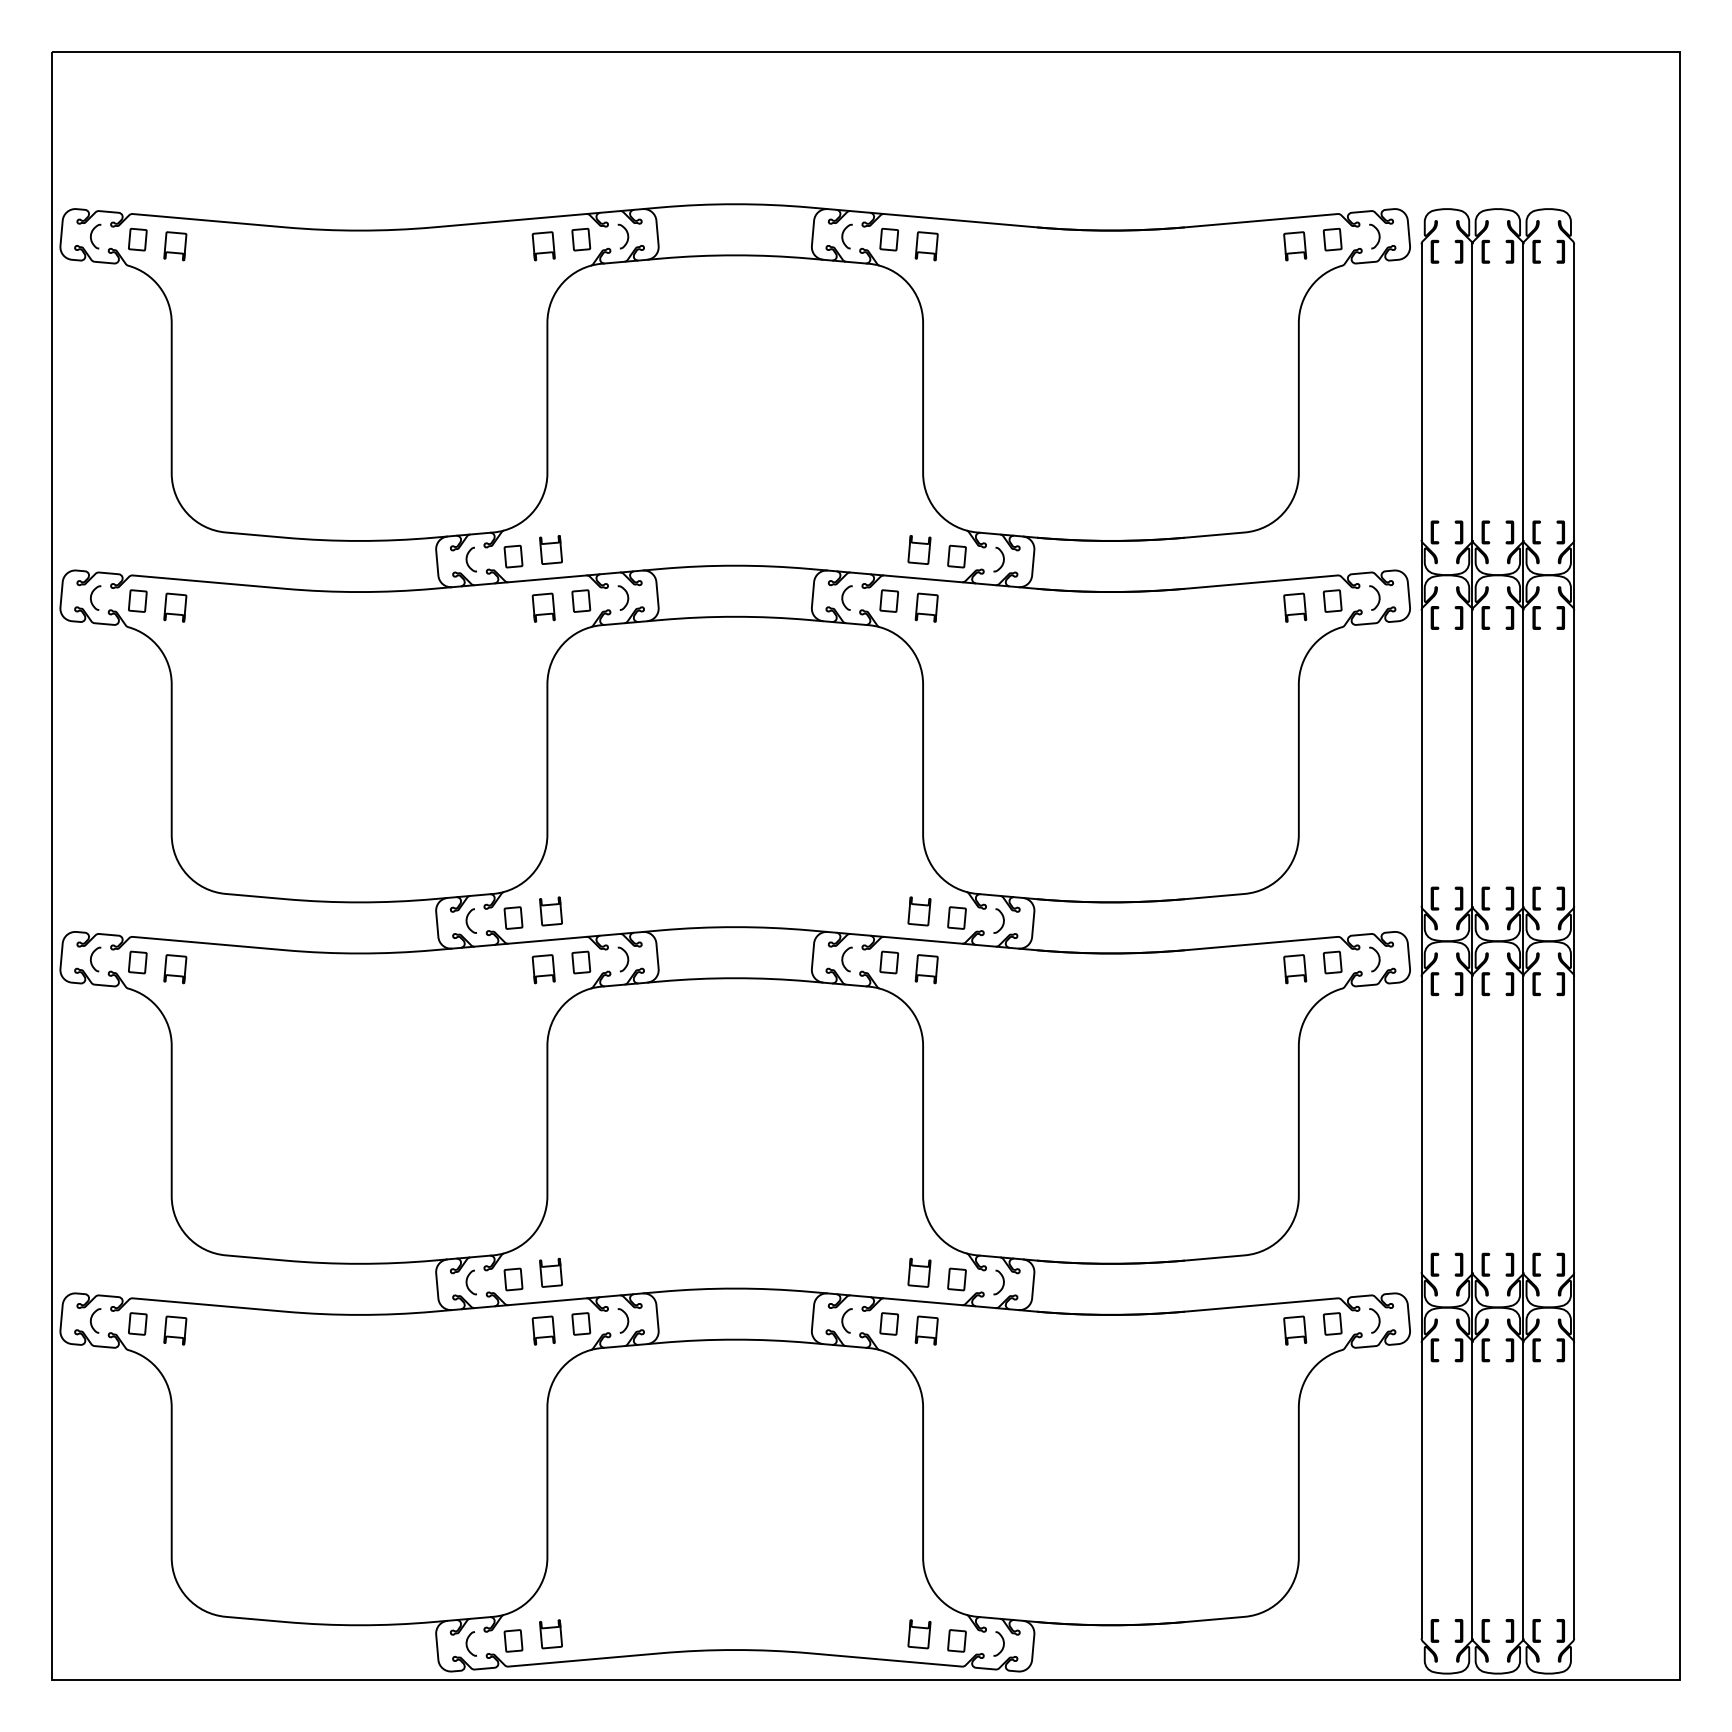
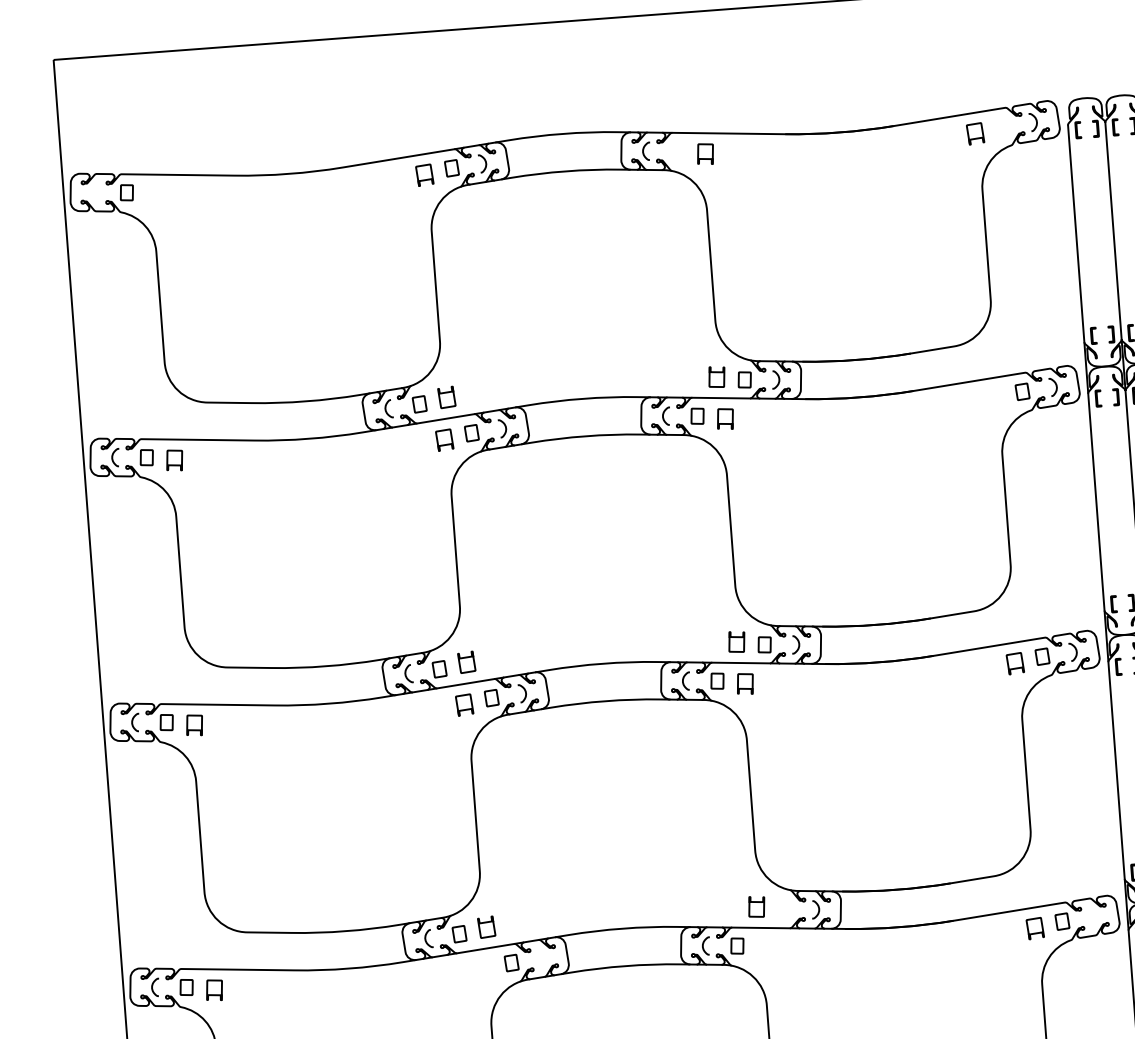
curve: (91, 236) -> (92, 193), removed
part: (888, 239) -> (677, 151), removed
part: (1332, 239) -> (1002, 126), removed
part: (175, 246) -> (154, 195), removed
part: (1295, 607) -> (995, 398), removed
part: (956, 1279) -> (784, 909), removed
curve: (627, 1320) -> (545, 957), removed
curve: (1378, 1320) -> (1095, 916), removed
part: (543, 1330) -> (484, 969), removed
part: (926, 1330) -> (765, 948), removed

